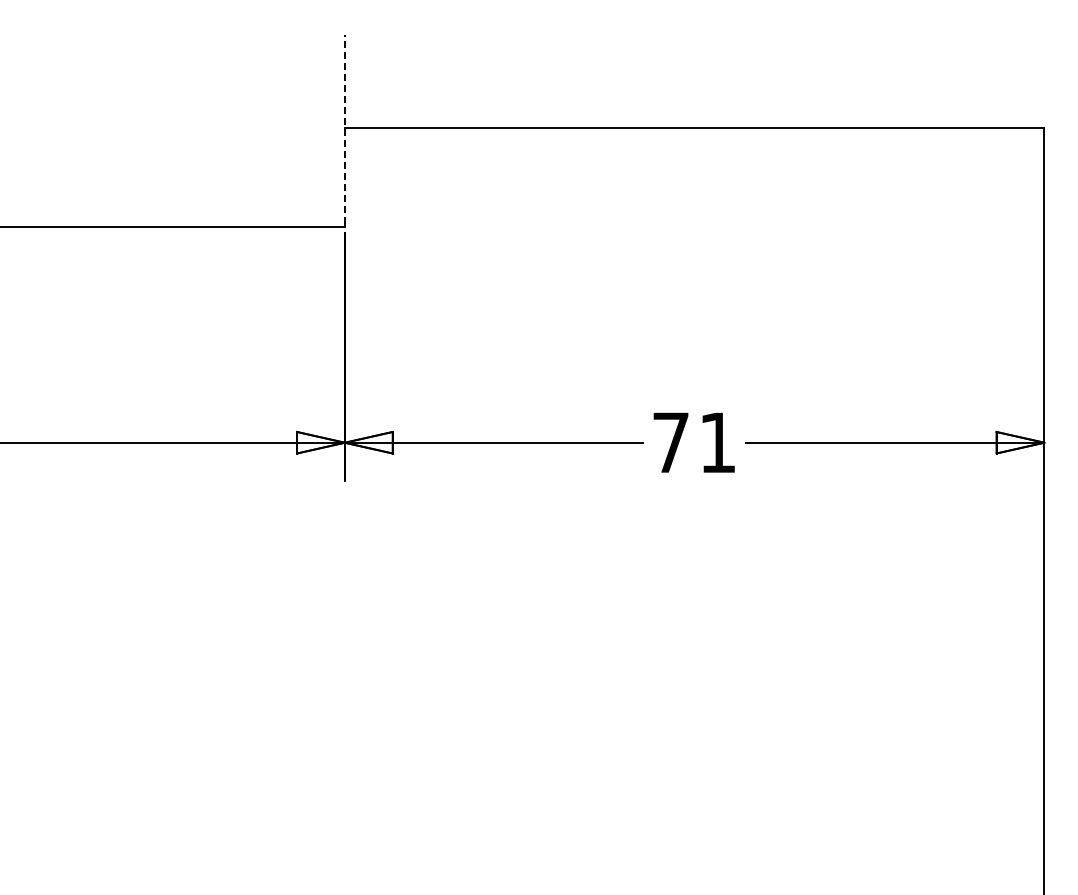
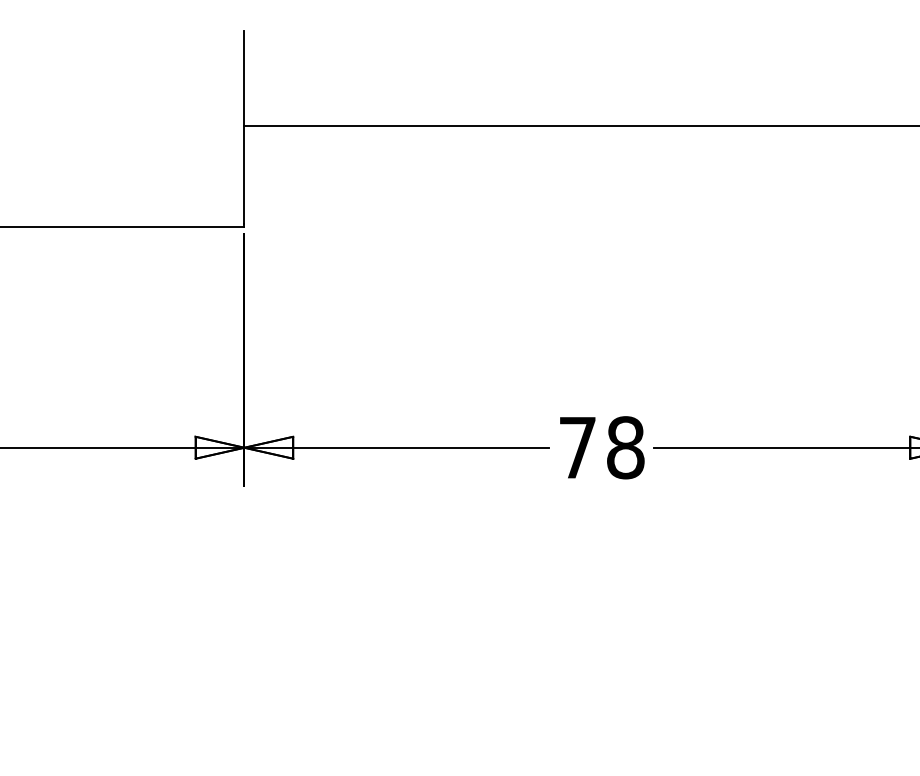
line: (344, 128) -> (244, 126), dashed -> solid
text: (717, 442) -> (625, 447), 71 -> 78

